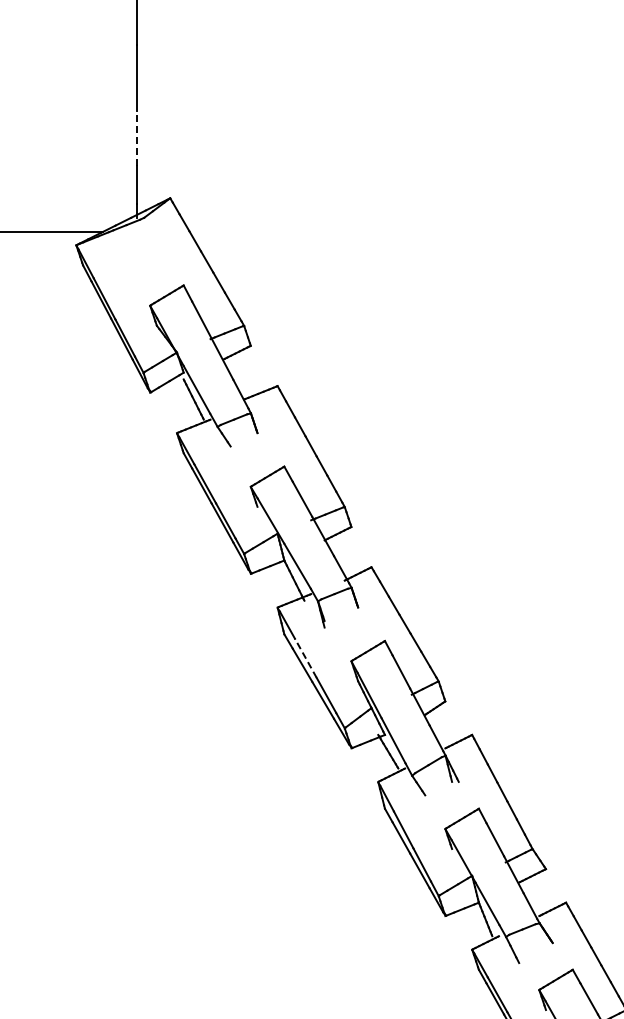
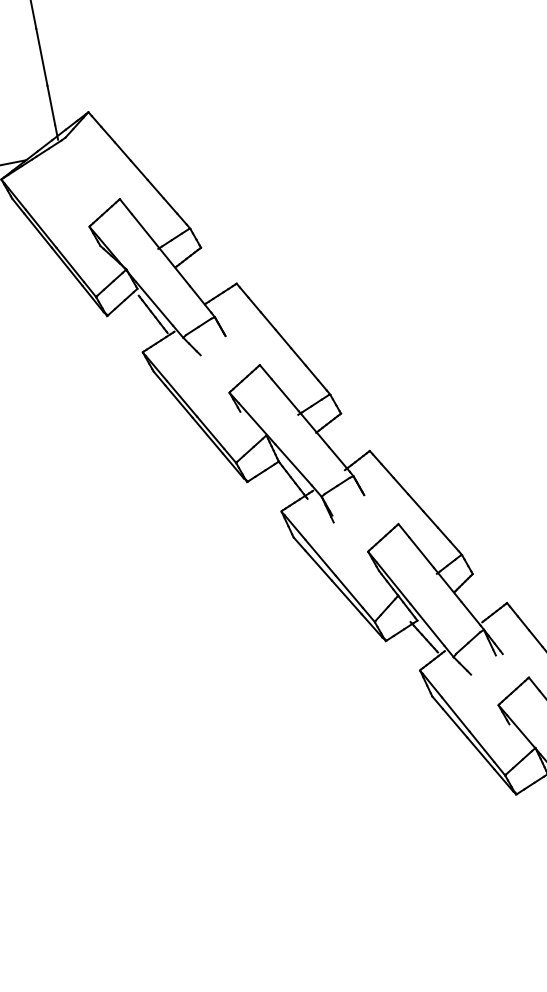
line: (136, 138) -> (41, 57), dashed -> solid
line: (305, 657) -> (320, 557), dashed -> solid

